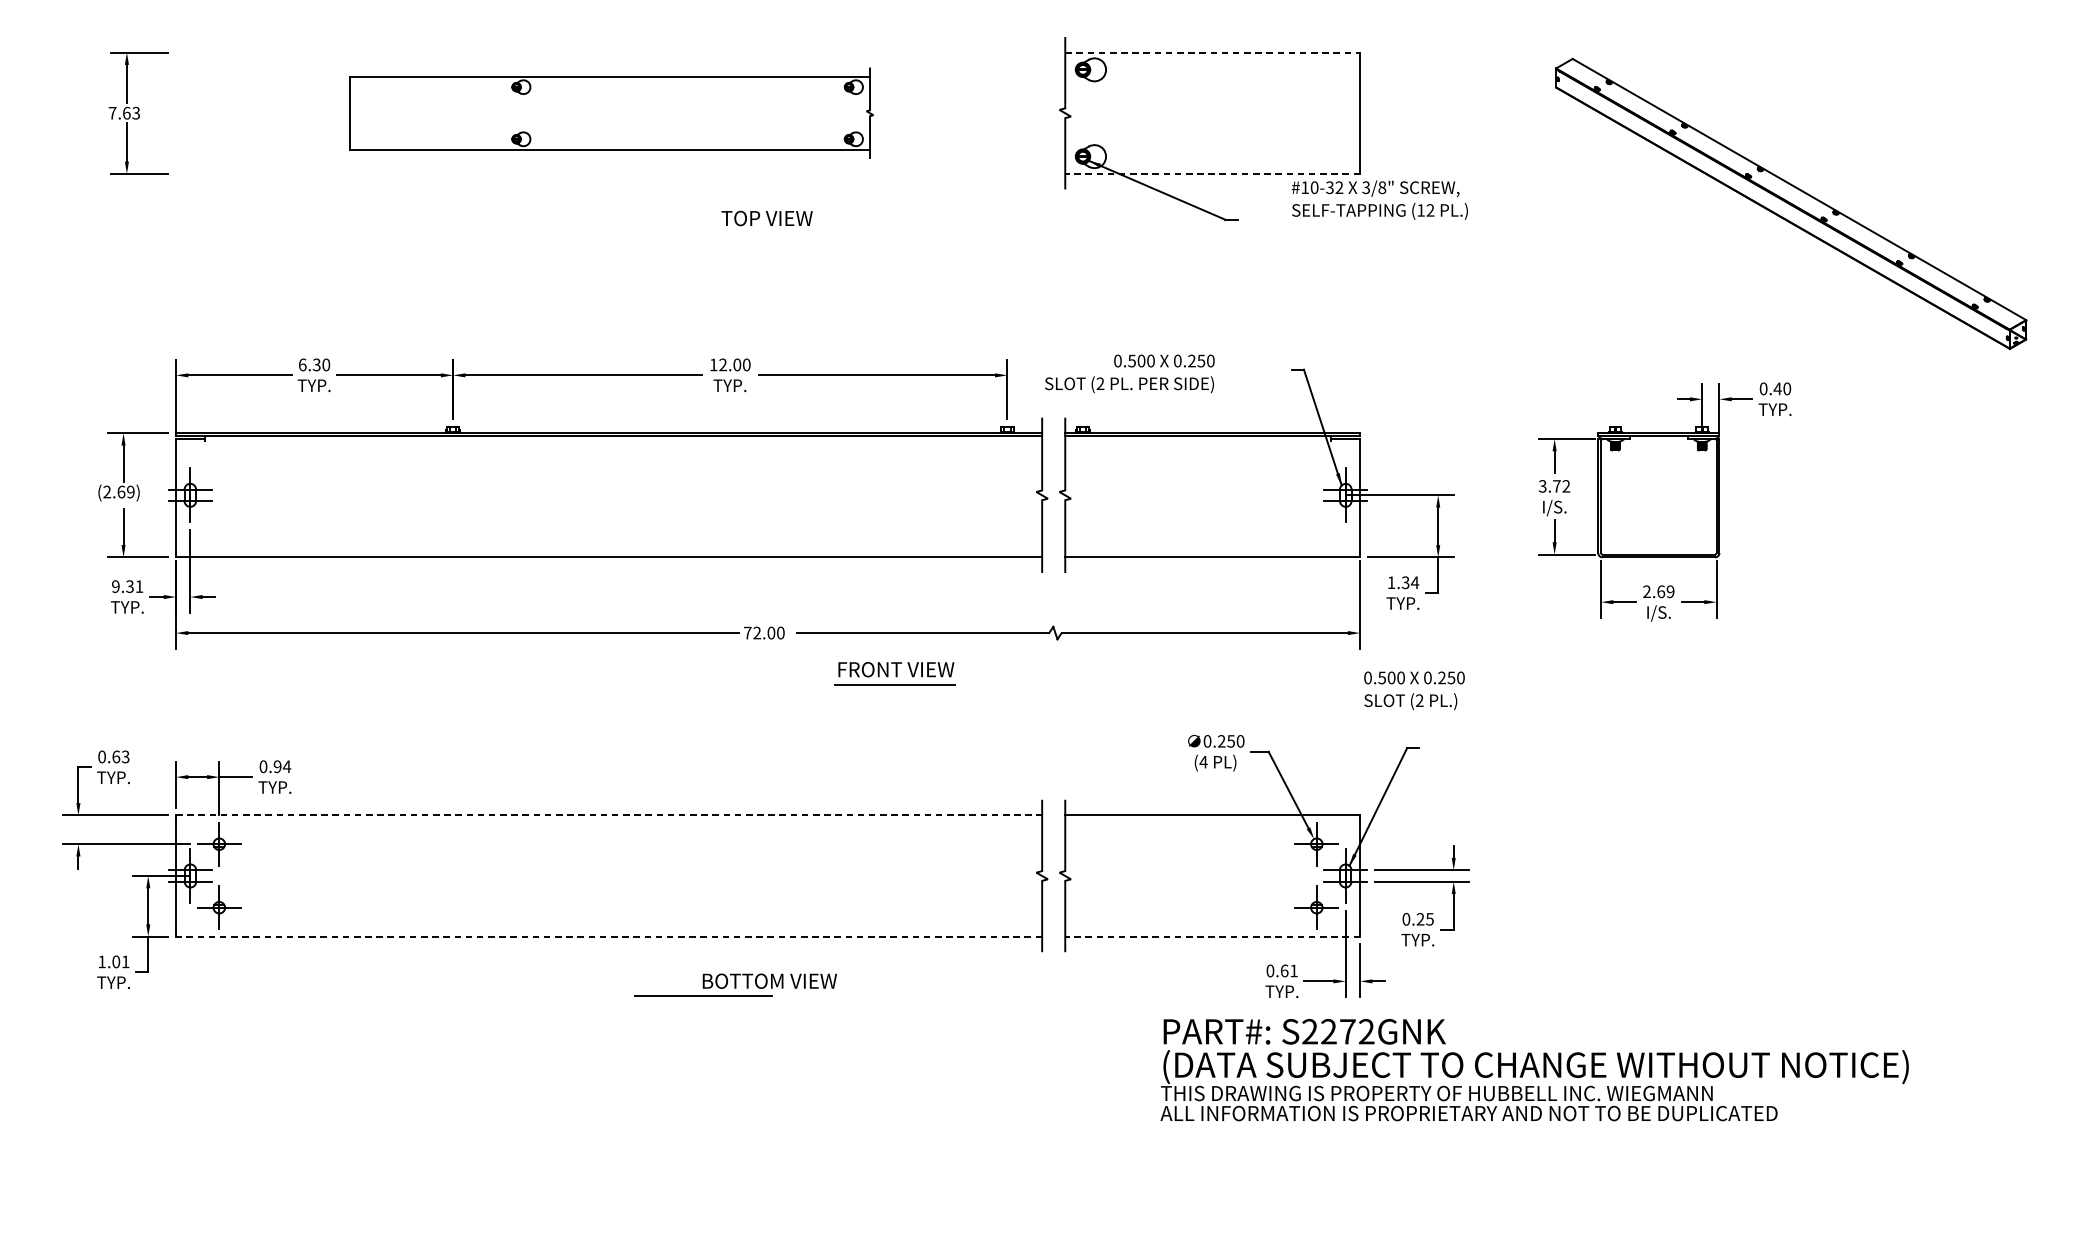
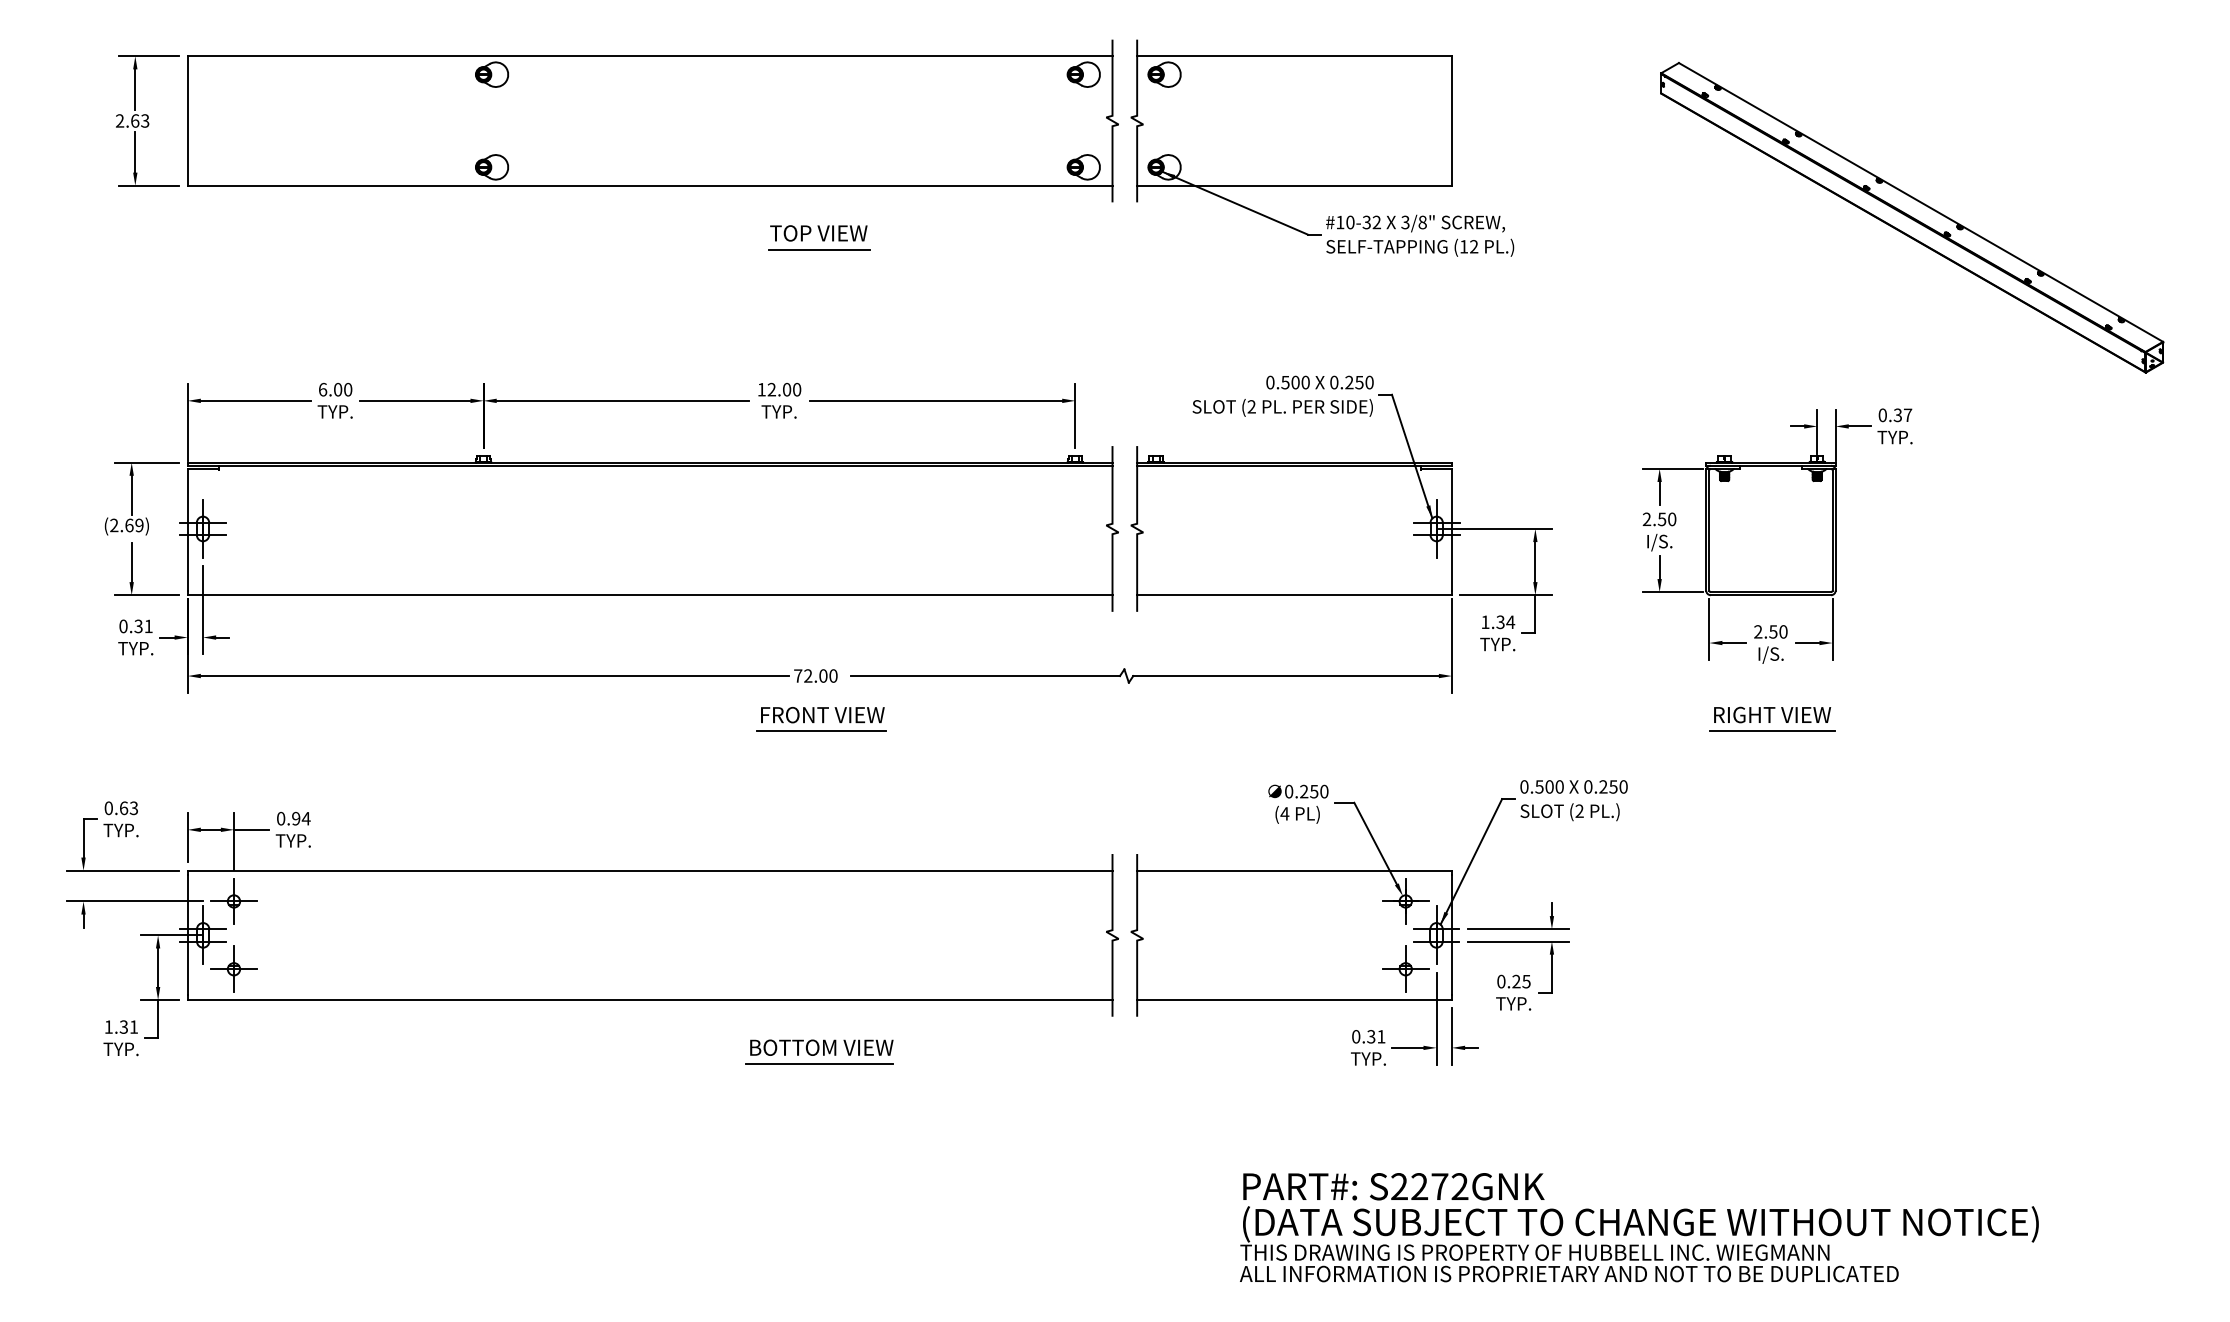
line: (1213, 52) -> (1295, 56), dashed -> solid
text: (113, 112) -> (120, 120), 7.63 -> 2.63
part: (611, 112) -> (652, 120), size x1.67
line: (1212, 173) -> (1294, 185), dashed -> solid
text: (1380, 199) -> (1420, 235), moved
line: (767, 233) -> (819, 249), added
text: (316, 364) -> (337, 389), 6.30 -> 6.00
text: (1129, 373) -> (1282, 395), moved
text: (1782, 389) -> (1902, 415), 0.40 -> 0.37
text: (1554, 486) -> (1659, 519), 3.72 -> 2.50
text: (115, 586) -> (123, 626), 9.31 -> 0.31
text: (1665, 591) -> (1778, 631), 2.69 -> 2.50
part: (1660, 672) -> (1772, 718), added
part: (895, 673) -> (821, 719), moved
text: (1413, 690) -> (1573, 800), moved
line: (609, 815) -> (650, 870), dashed -> solid
line: (608, 936) -> (649, 1000), dashed -> solid
line: (1212, 936) -> (1294, 1000), dashed -> solid
text: (115, 961) -> (123, 1026), 1.01 -> 1.31
text: (1284, 970) -> (1371, 1036), 0.61 -> 0.31
line: (703, 995) -> (819, 1063), moved
text: (1534, 1069) -> (1639, 1227), moved

